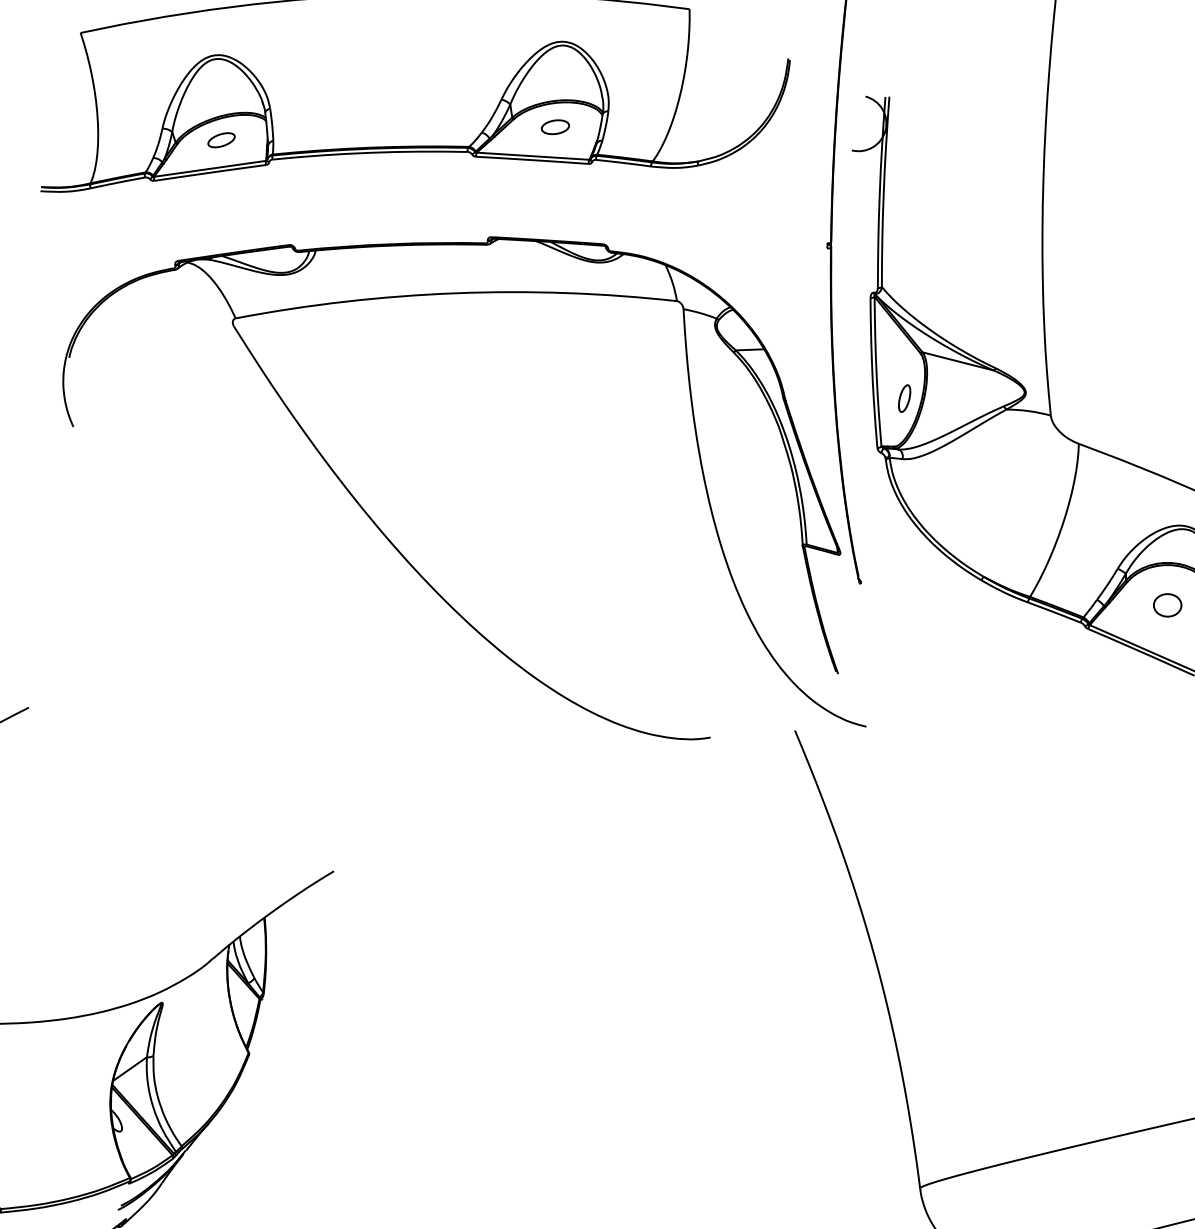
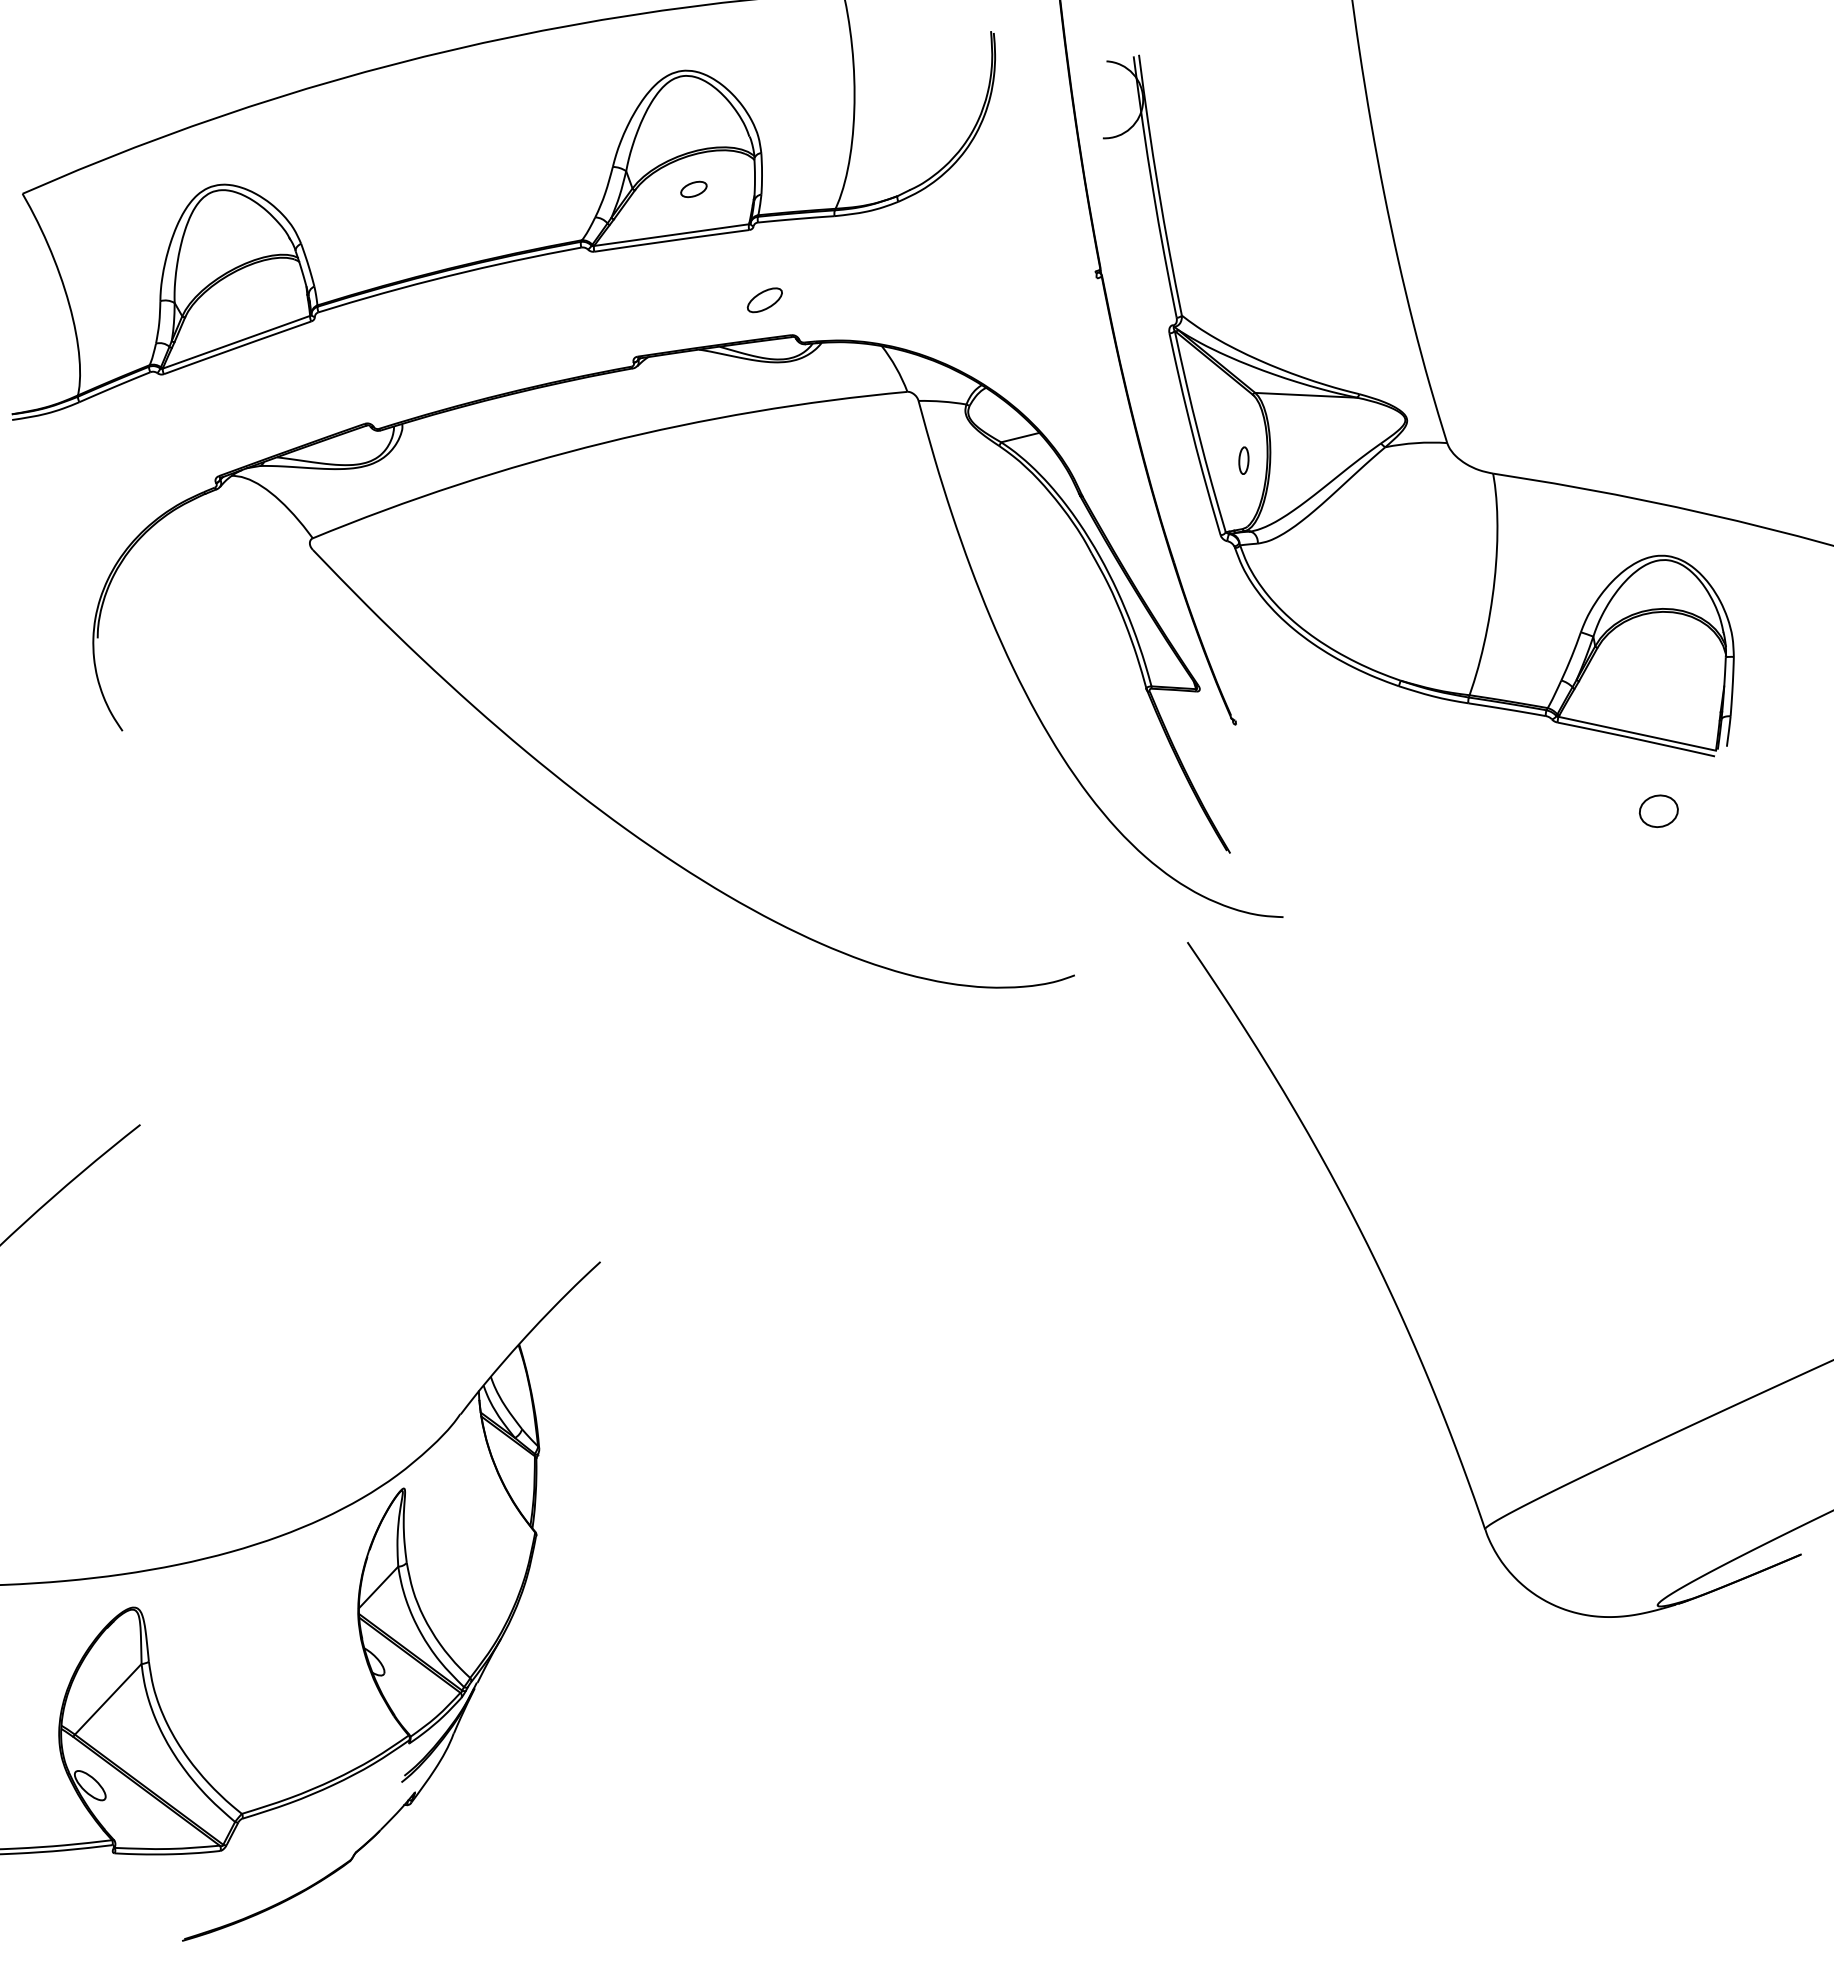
part: (555, 127) -> (693, 189), size x0.7
part: (221, 140) -> (764, 300), moved
part: (904, 398) -> (1243, 460), size x0.7
part: (1167, 604) -> (1658, 810), moved

